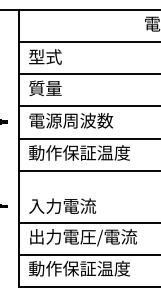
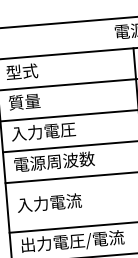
text: (71, 120) -> (52, 130), 電源周波数 -> 入力電圧
text: (79, 152) -> (62, 160), 動作保証温度 -> 電源周波数
text: (62, 205) -> (49, 202), moved

